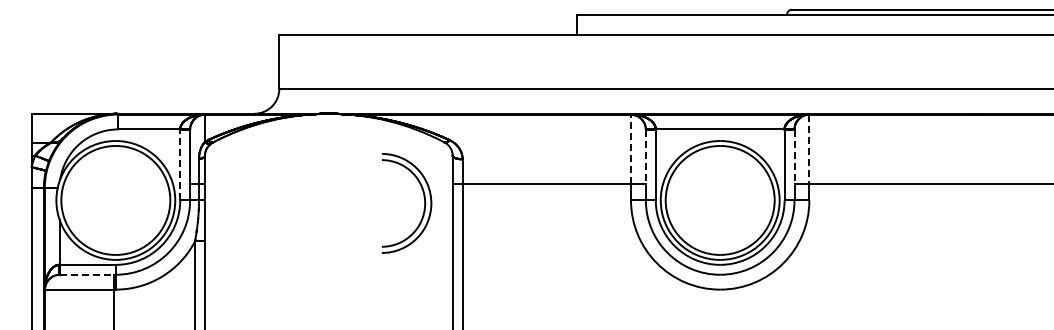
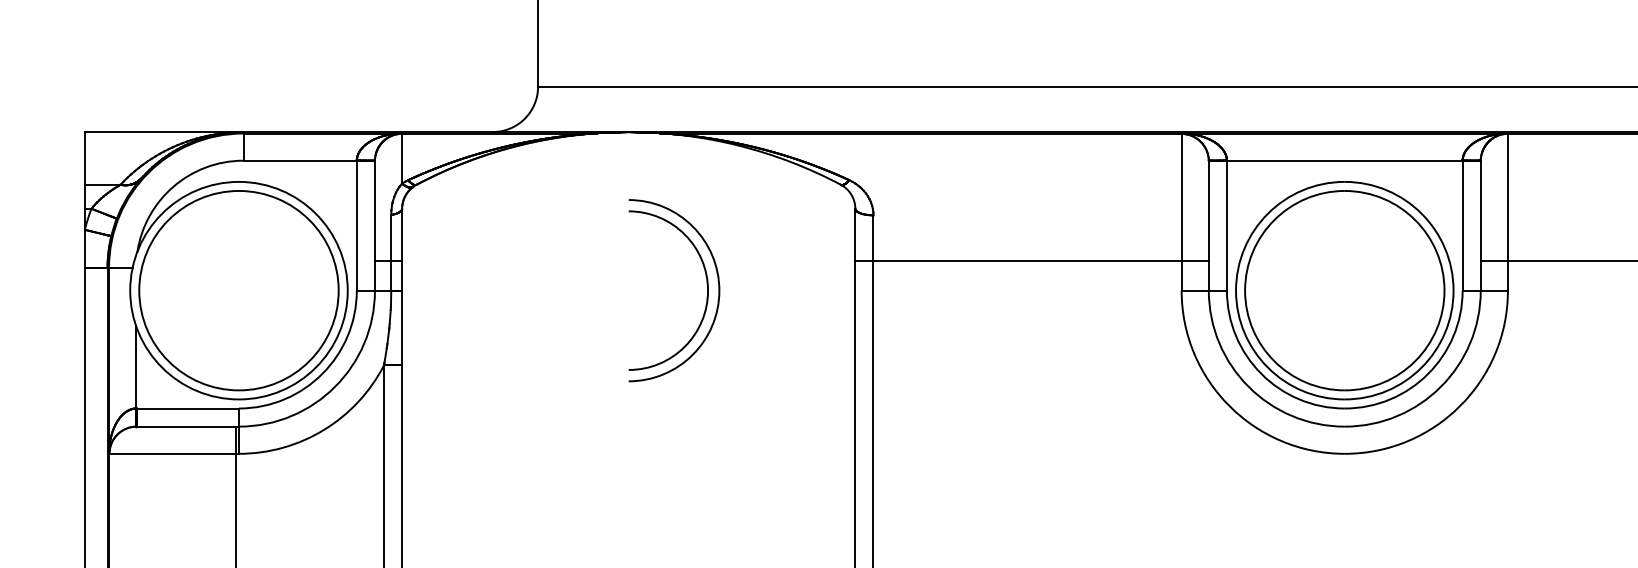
line: (631, 149) -> (1182, 197), dashed -> solid
line: (809, 149) -> (1508, 197), dashed -> solid
line: (645, 157) -> (1208, 212), dashed -> solid
line: (794, 157) -> (1480, 212), dashed -> solid
line: (180, 164) -> (357, 224), dashed -> solid
part: (424, 203) -> (706, 290), moved
line: (87, 274) -> (187, 426), dashed -> solid

